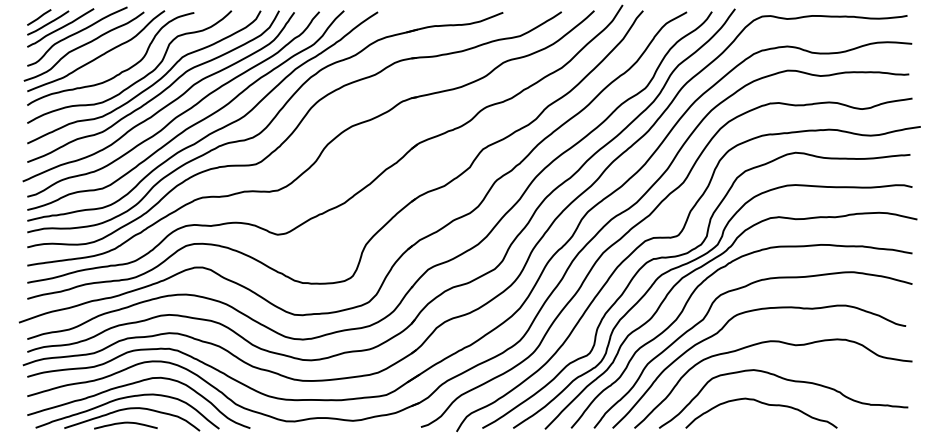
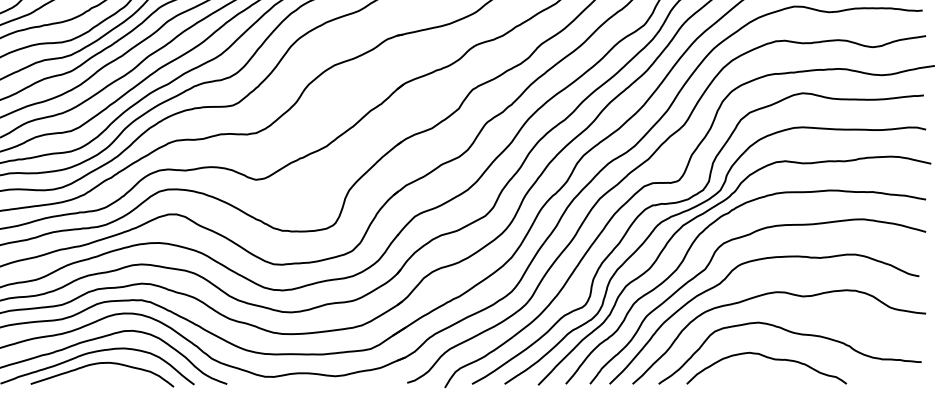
curve: (125, 423) -> (95, 379), removed

